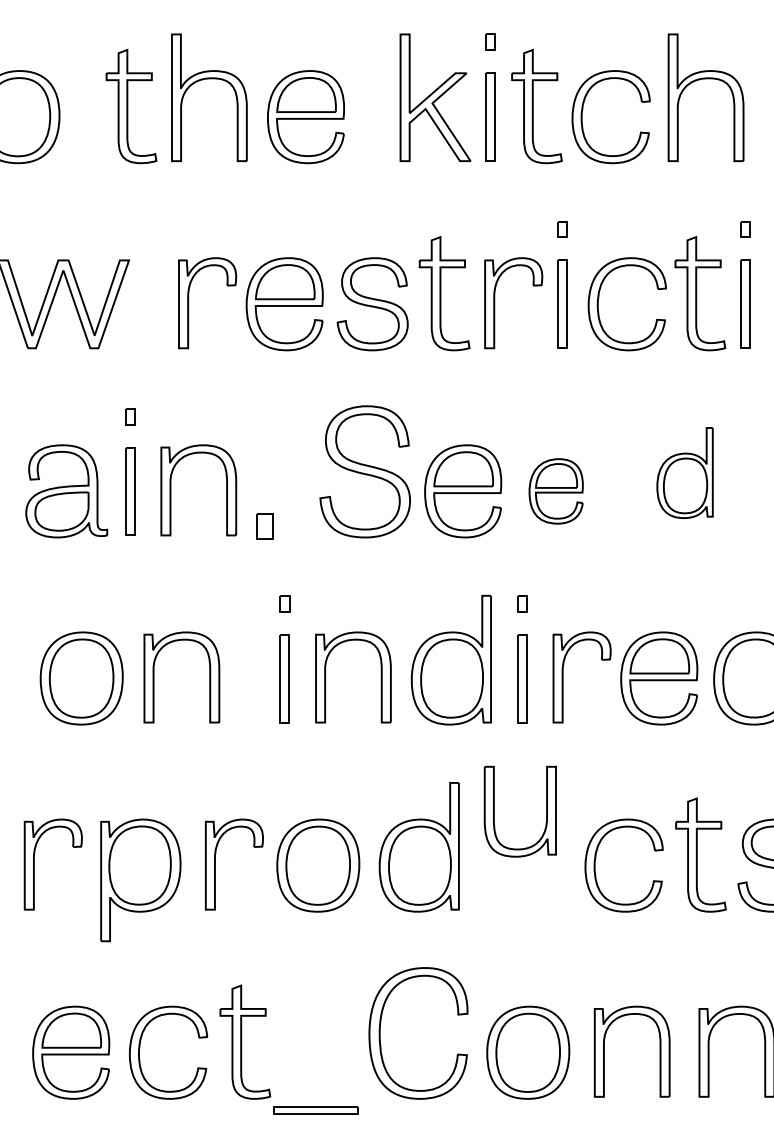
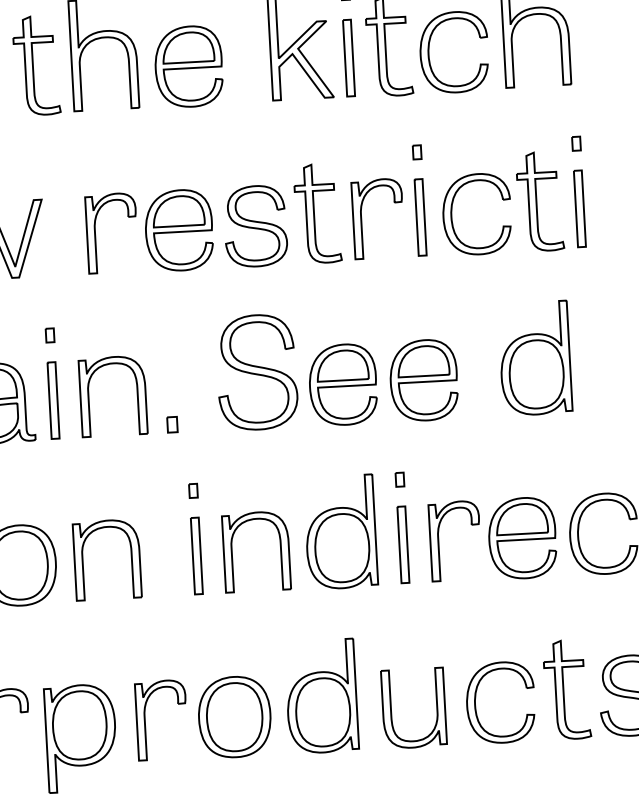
part: (684, 472) -> (534, 357), size x1.43
part: (556, 491) -> (424, 380), size x1.43
part: (264, 526) -> (172, 424), size x0.71
part: (494, 811) -> (391, 709), moved

